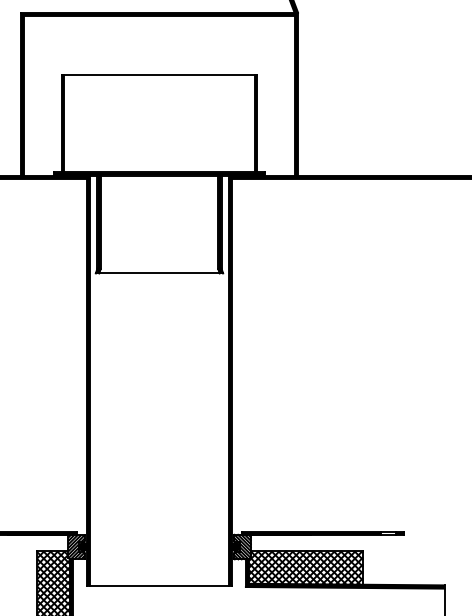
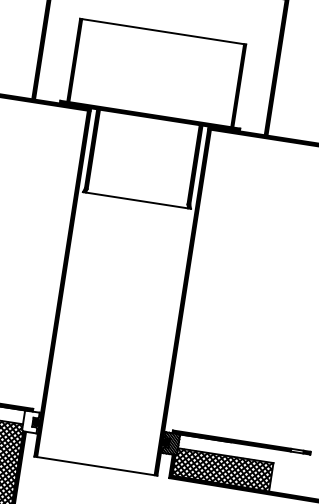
hatch: (76, 546) -> (30, 421), removed

